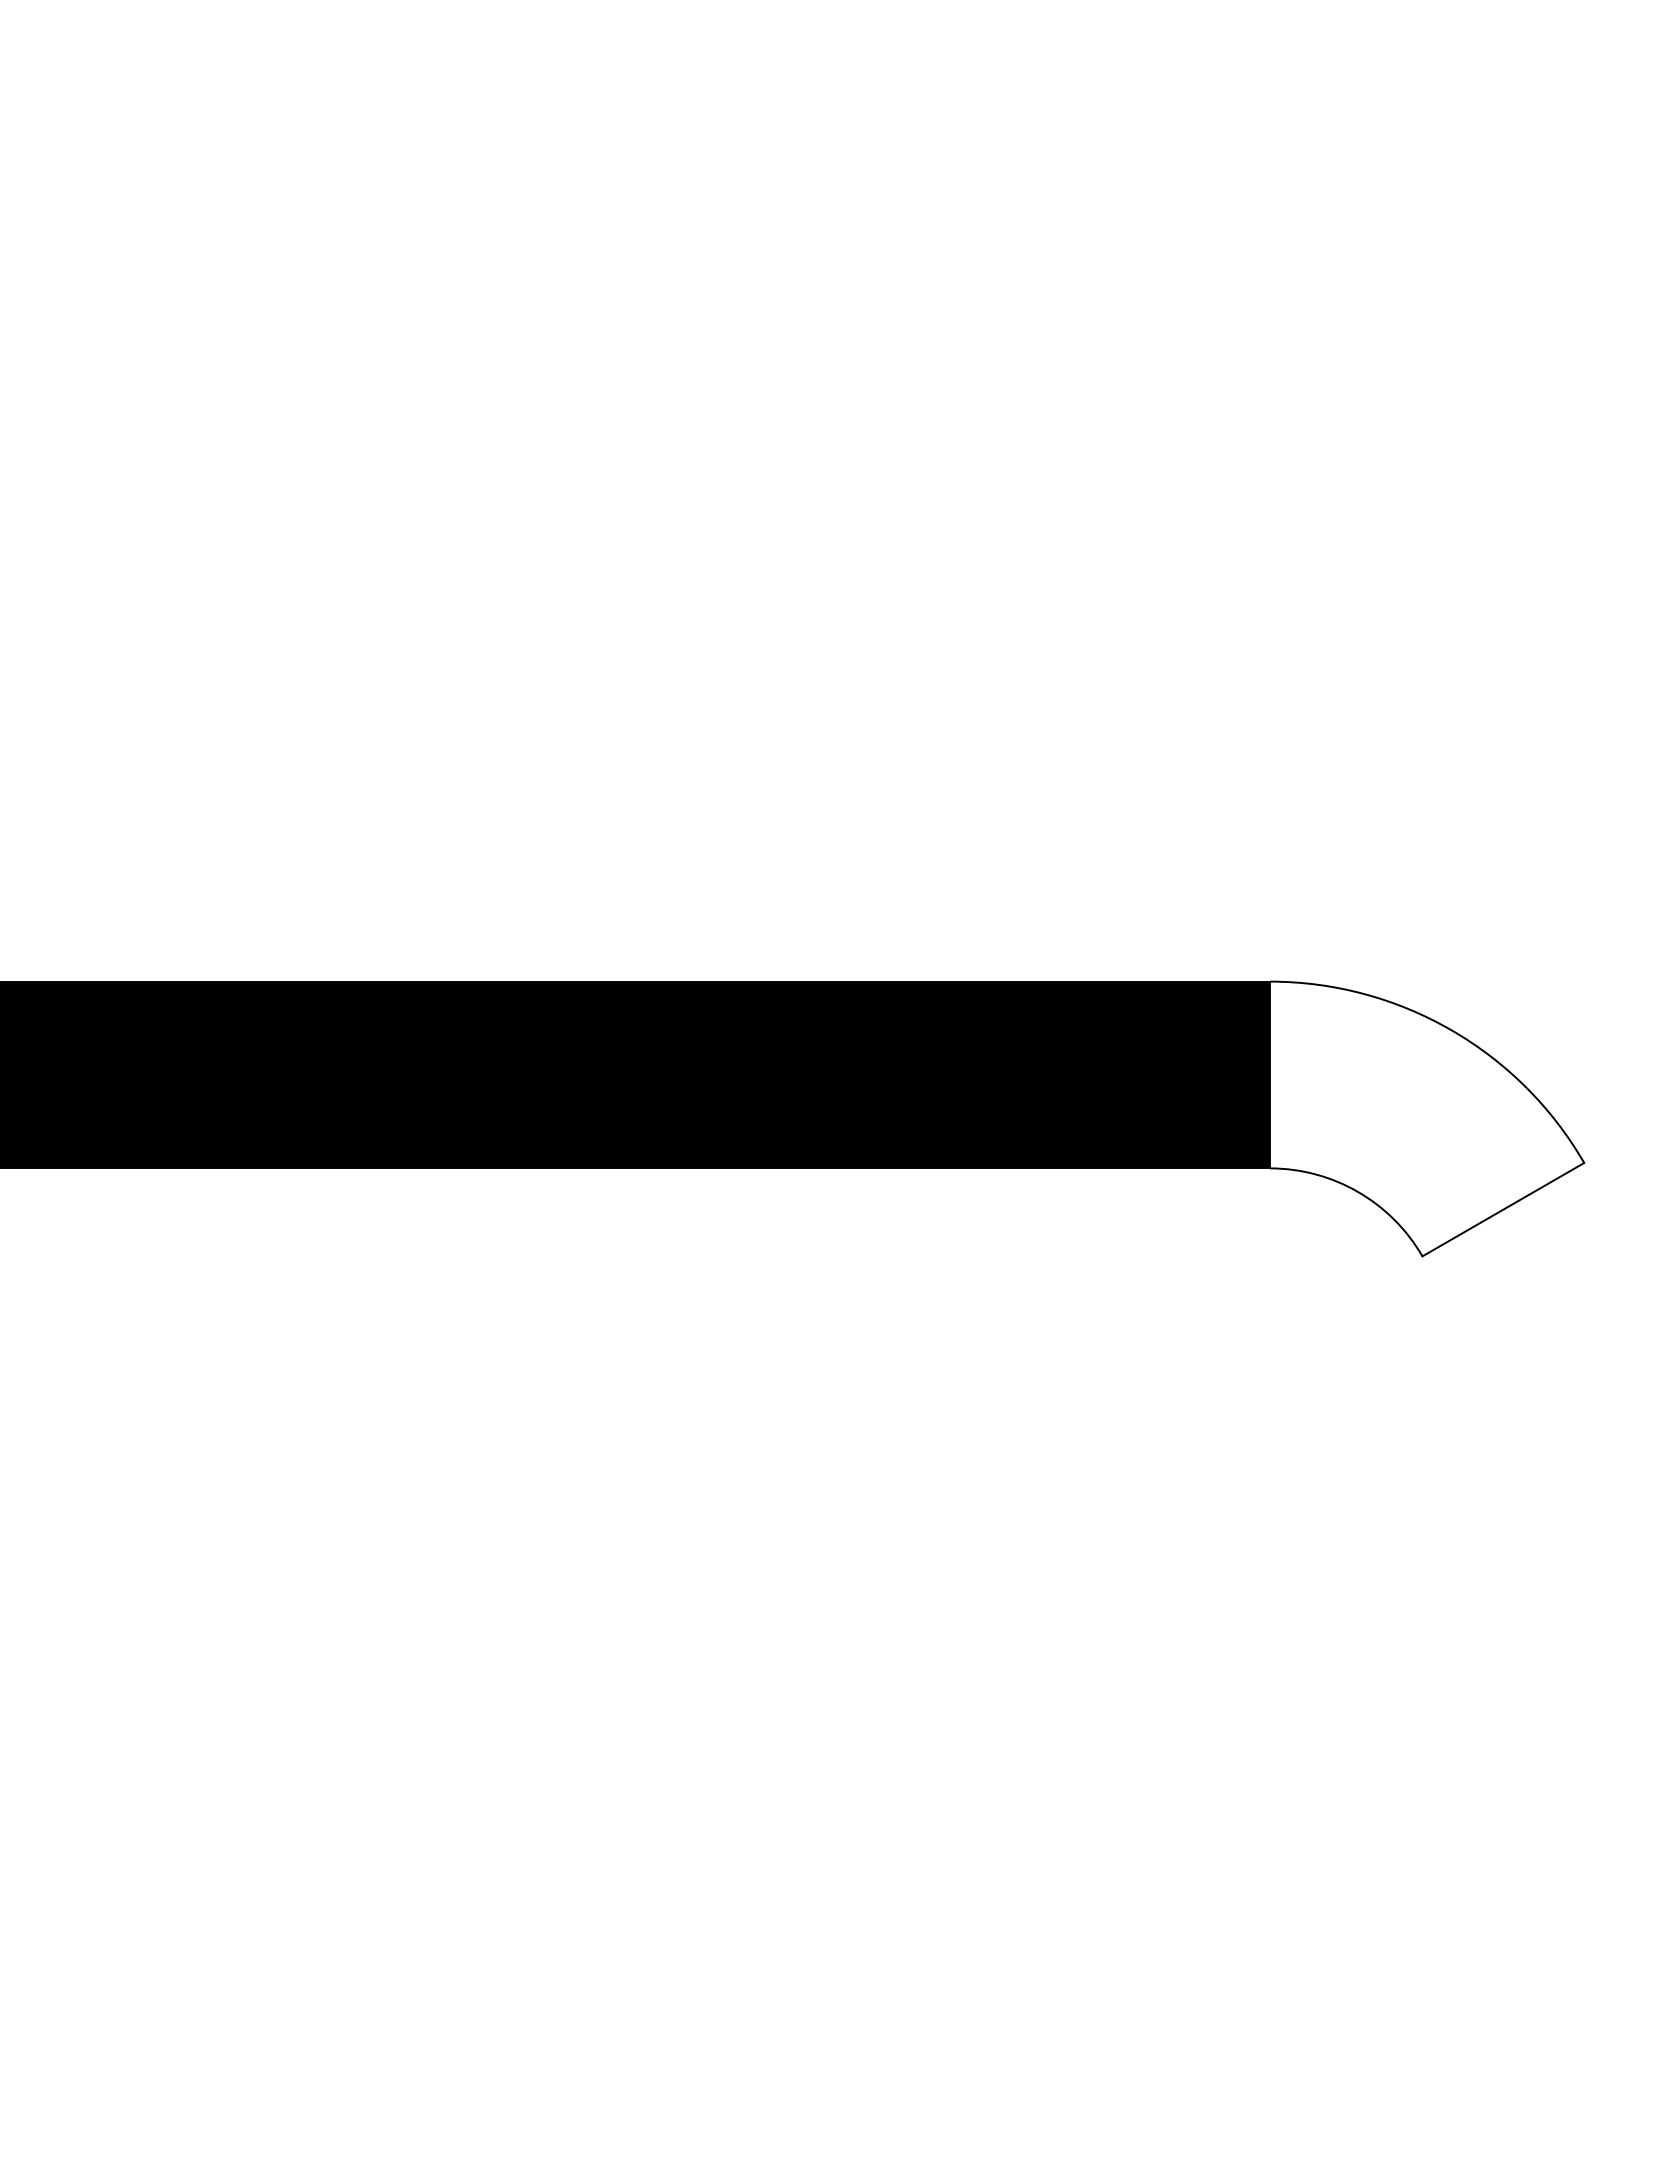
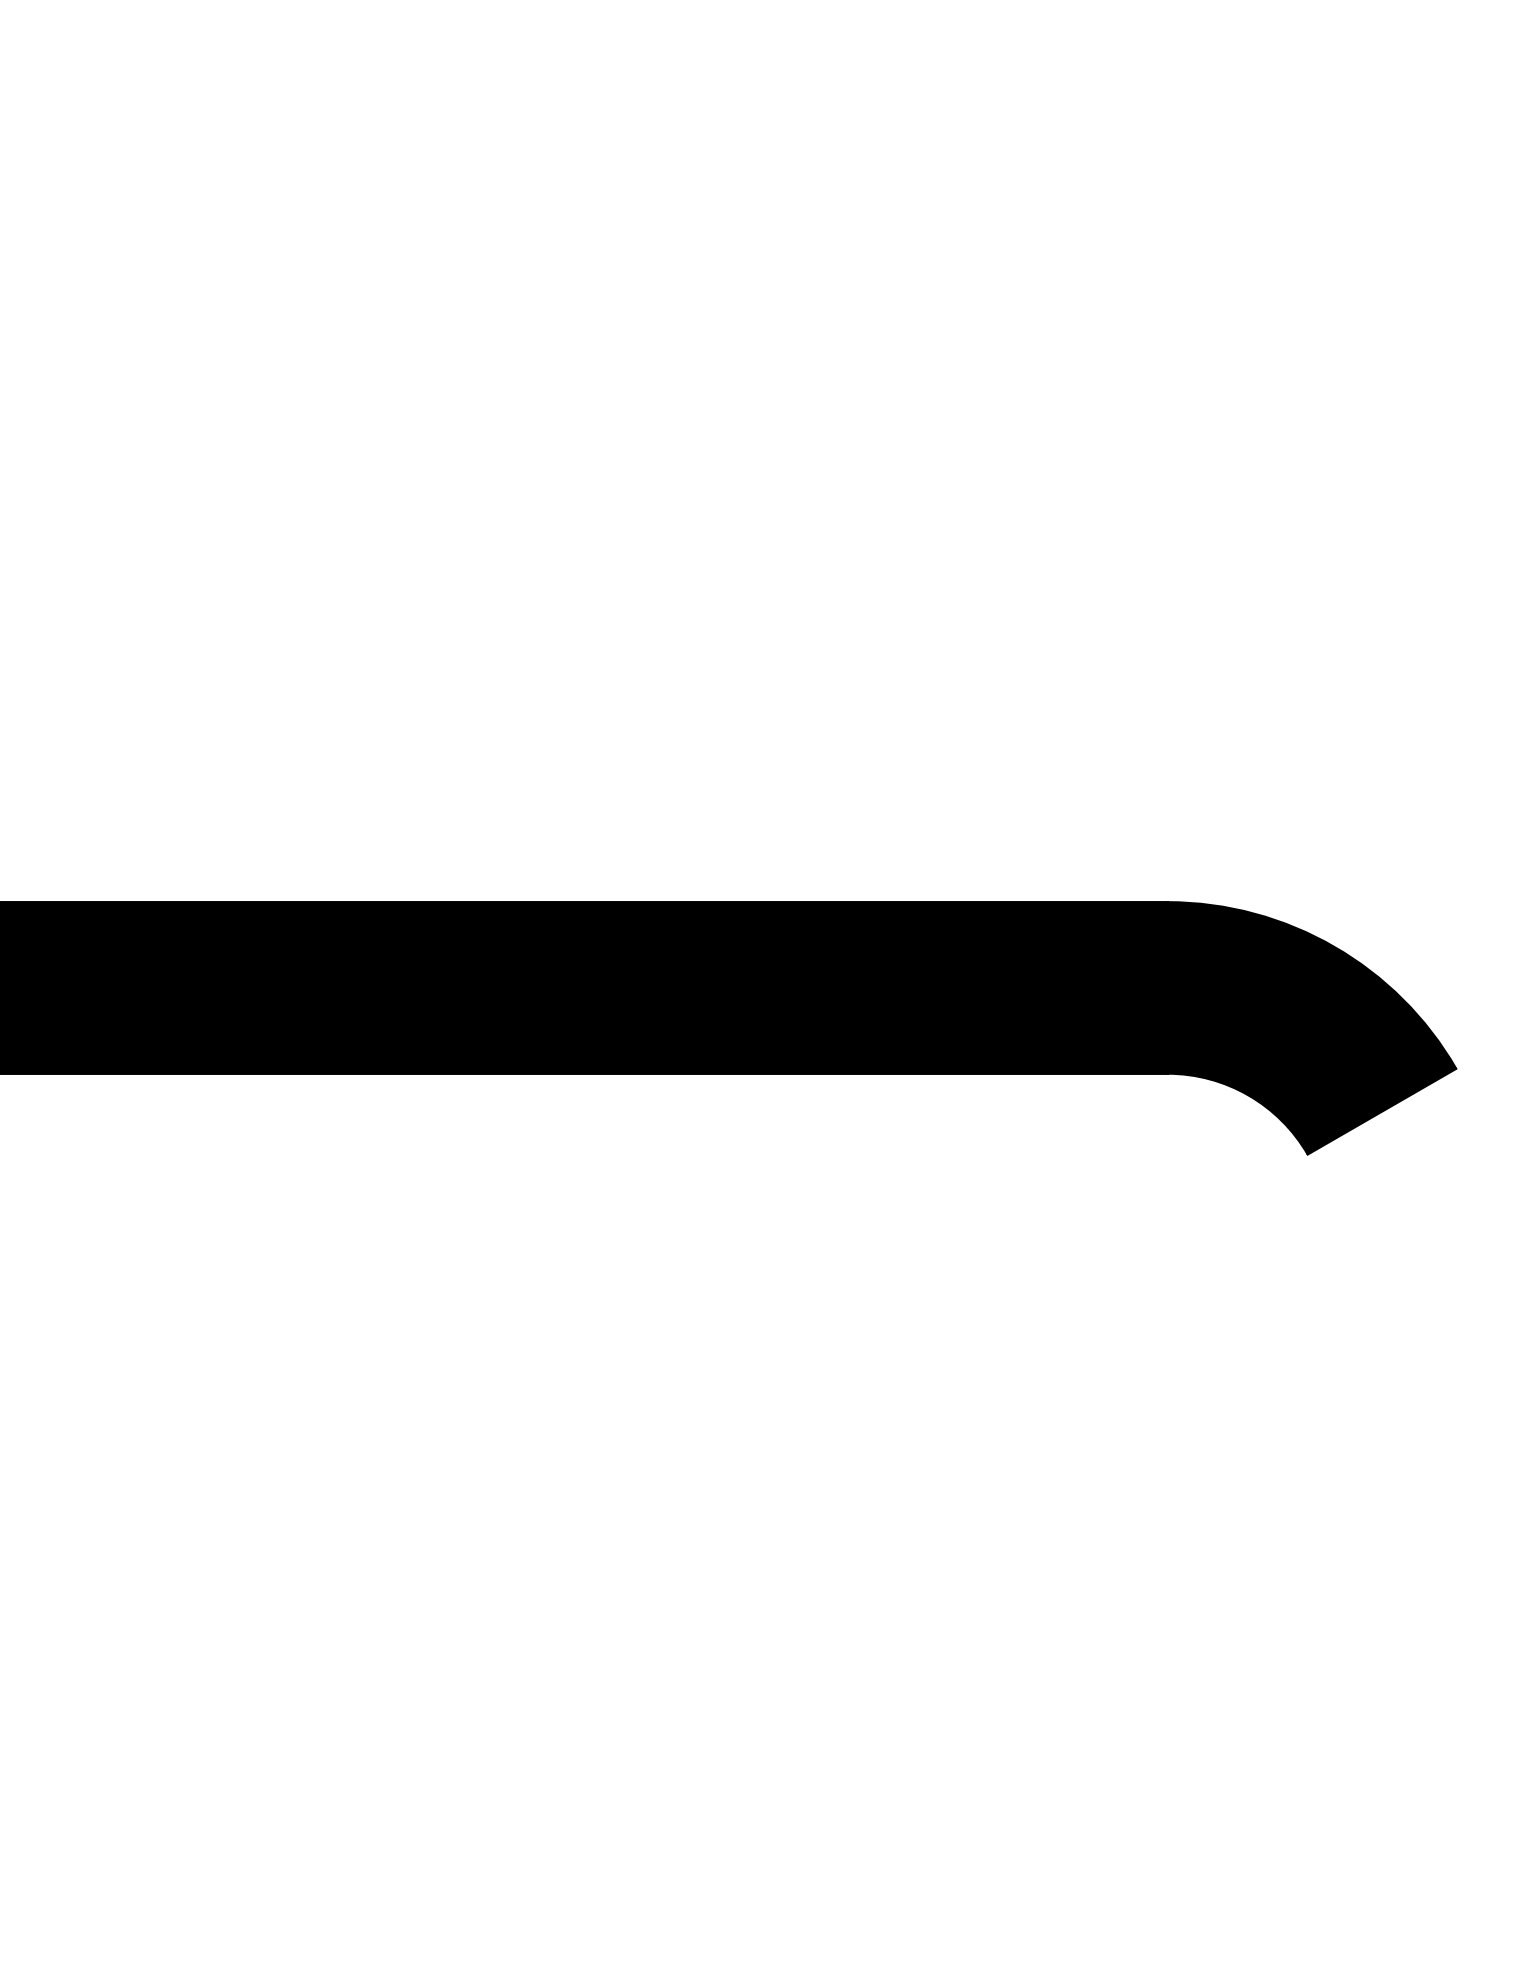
fill: (1427, 1118) -> (1312, 1027), added

